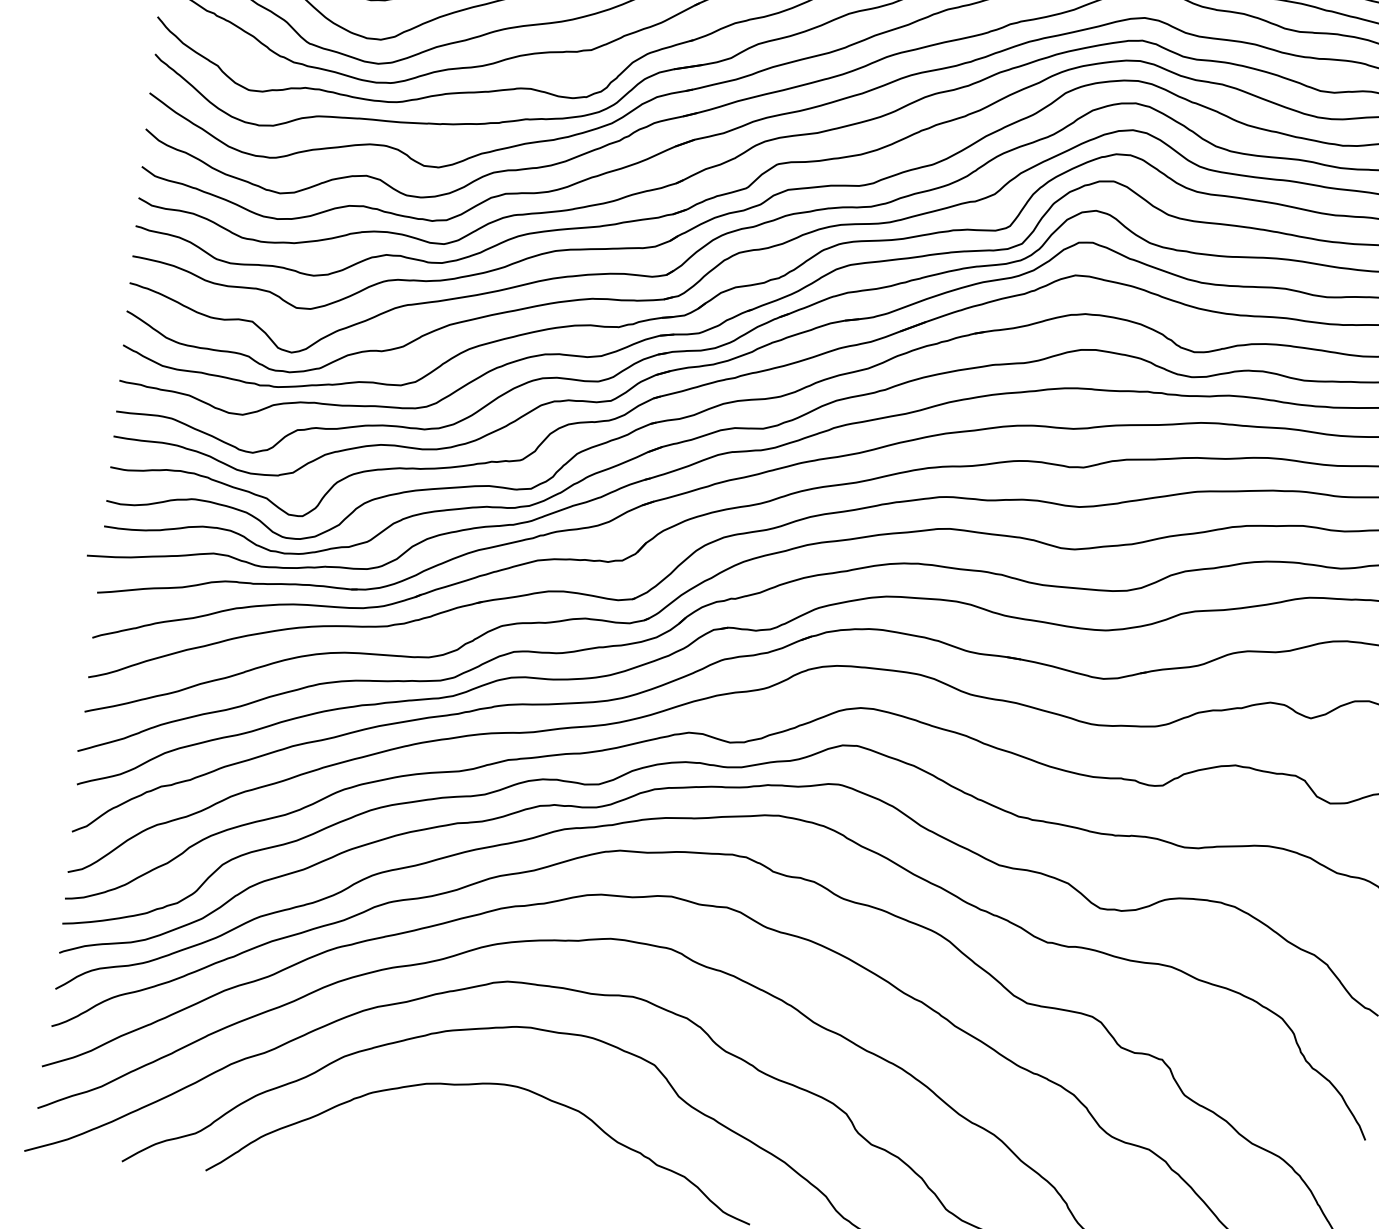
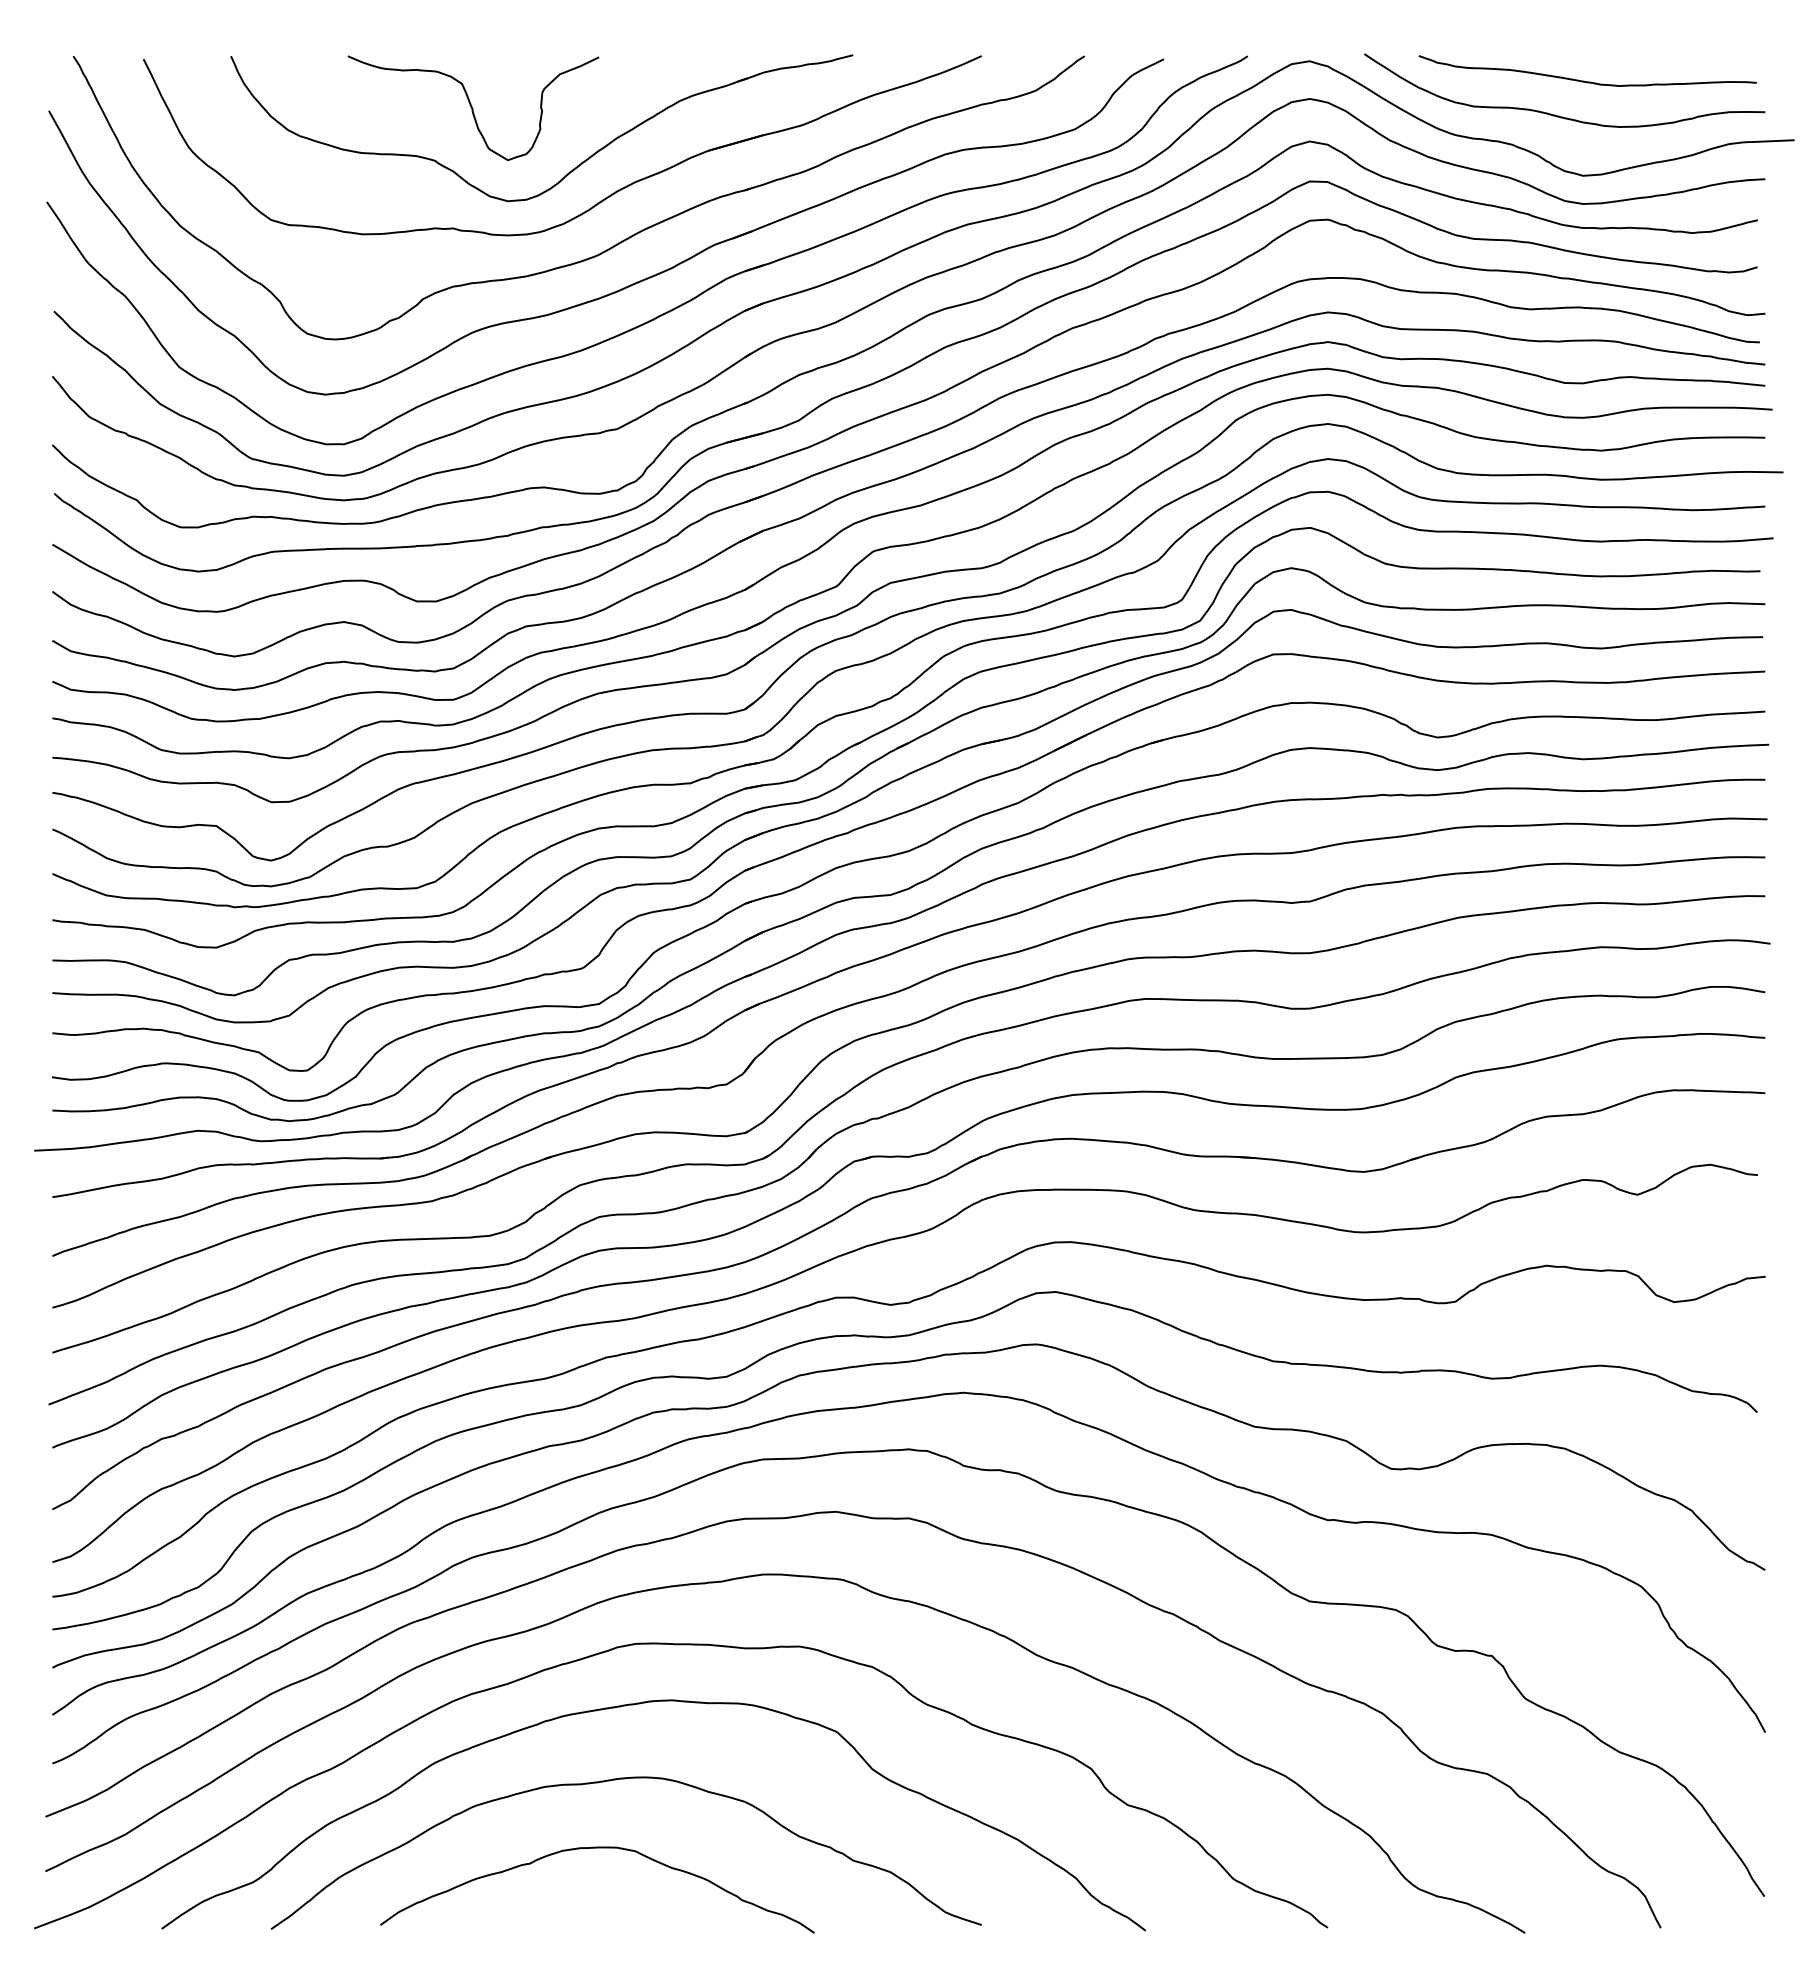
curve: (461, 1135) -> (597, 1848), added

